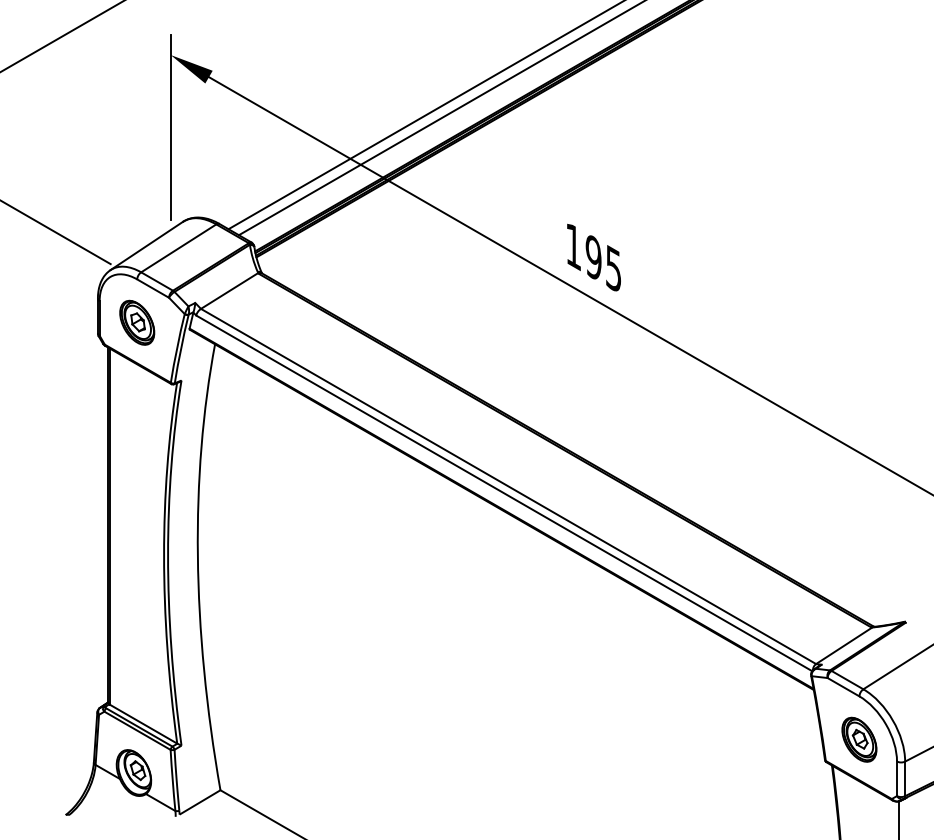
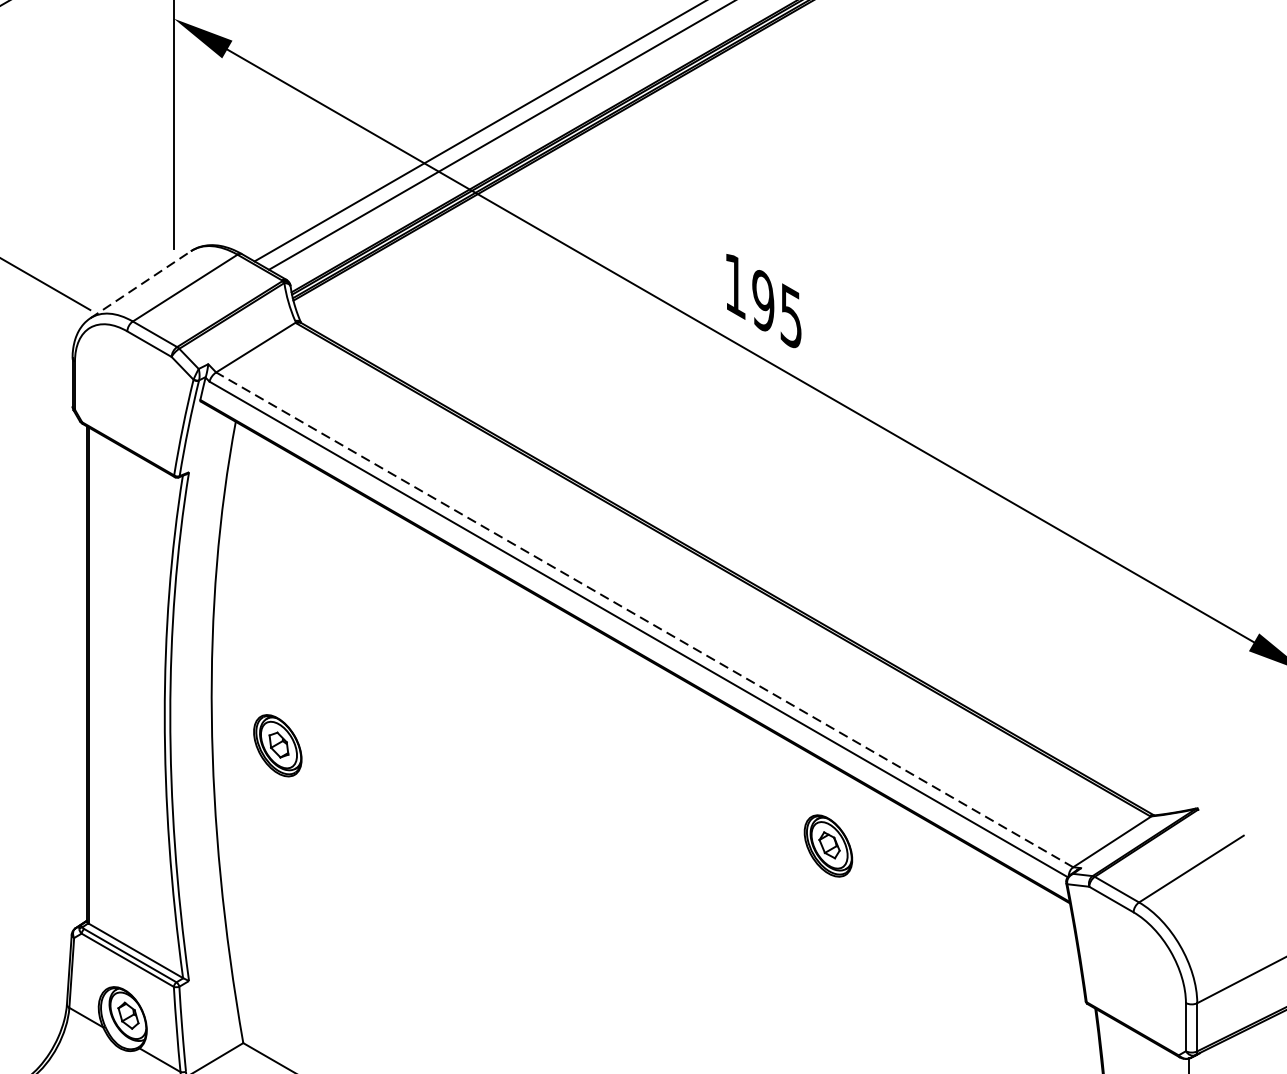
line: (147, 245) -> (141, 284), solid -> dashed
part: (137, 322) -> (278, 745), moved
line: (508, 486) -> (644, 619), solid -> dashed
part: (859, 739) -> (828, 845), moved

